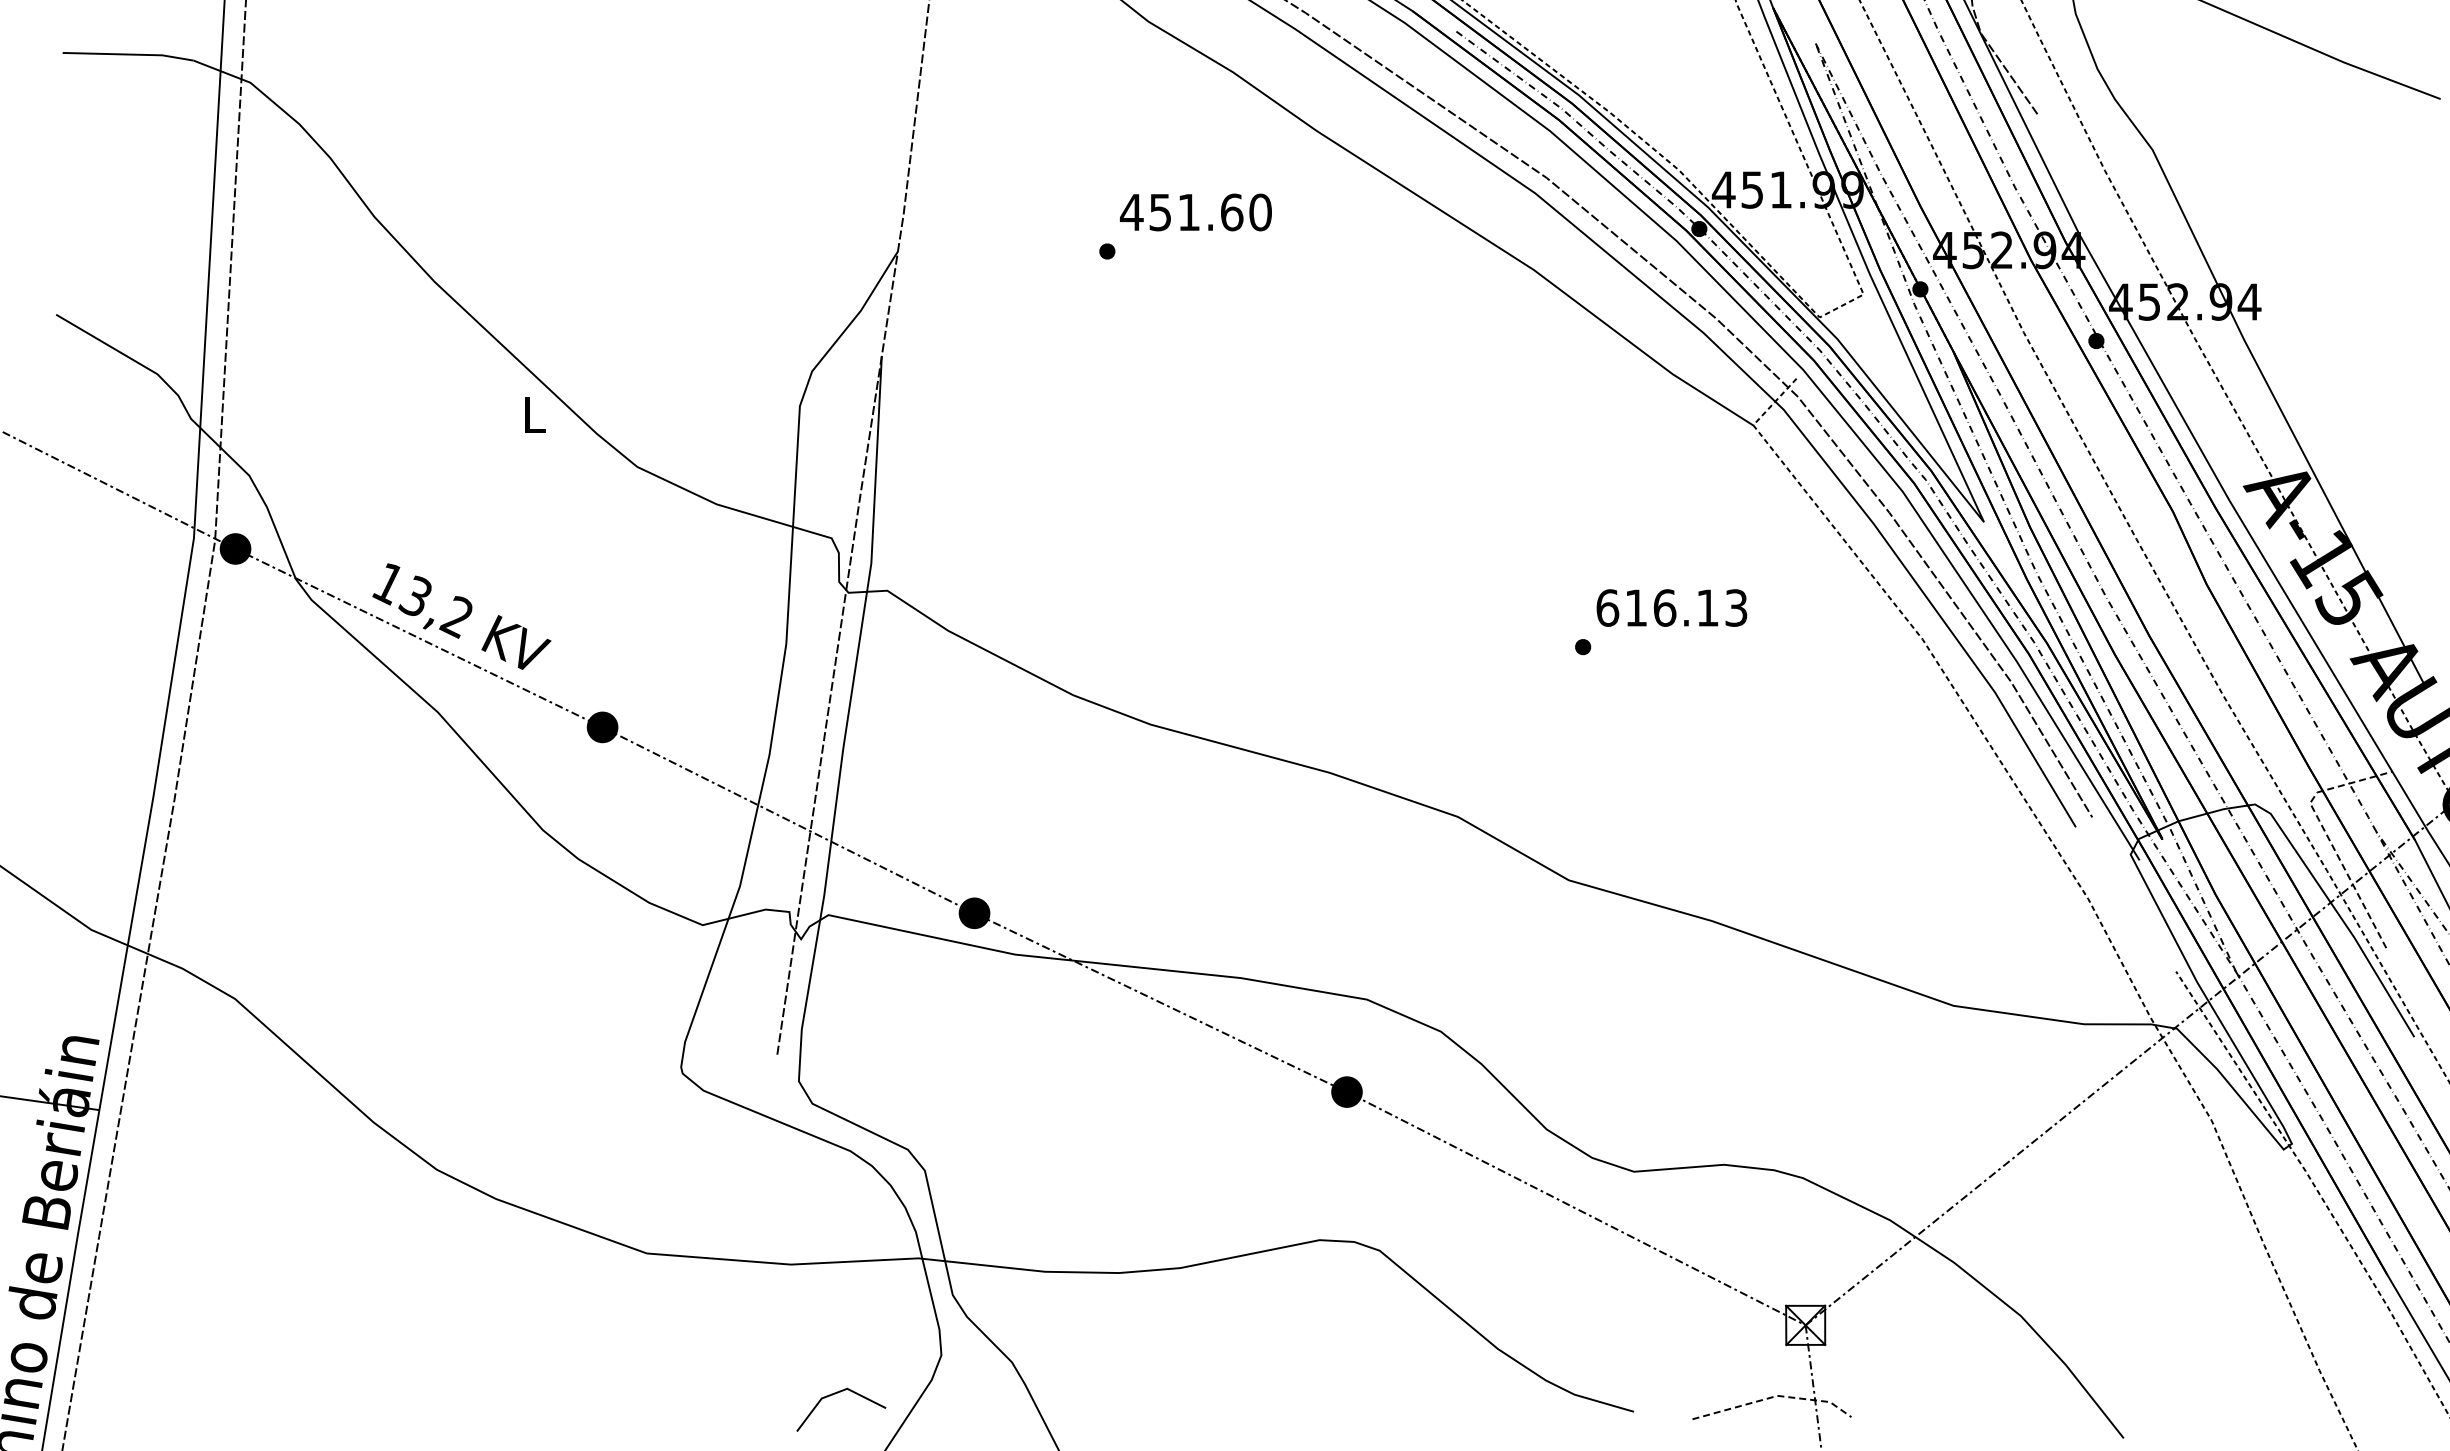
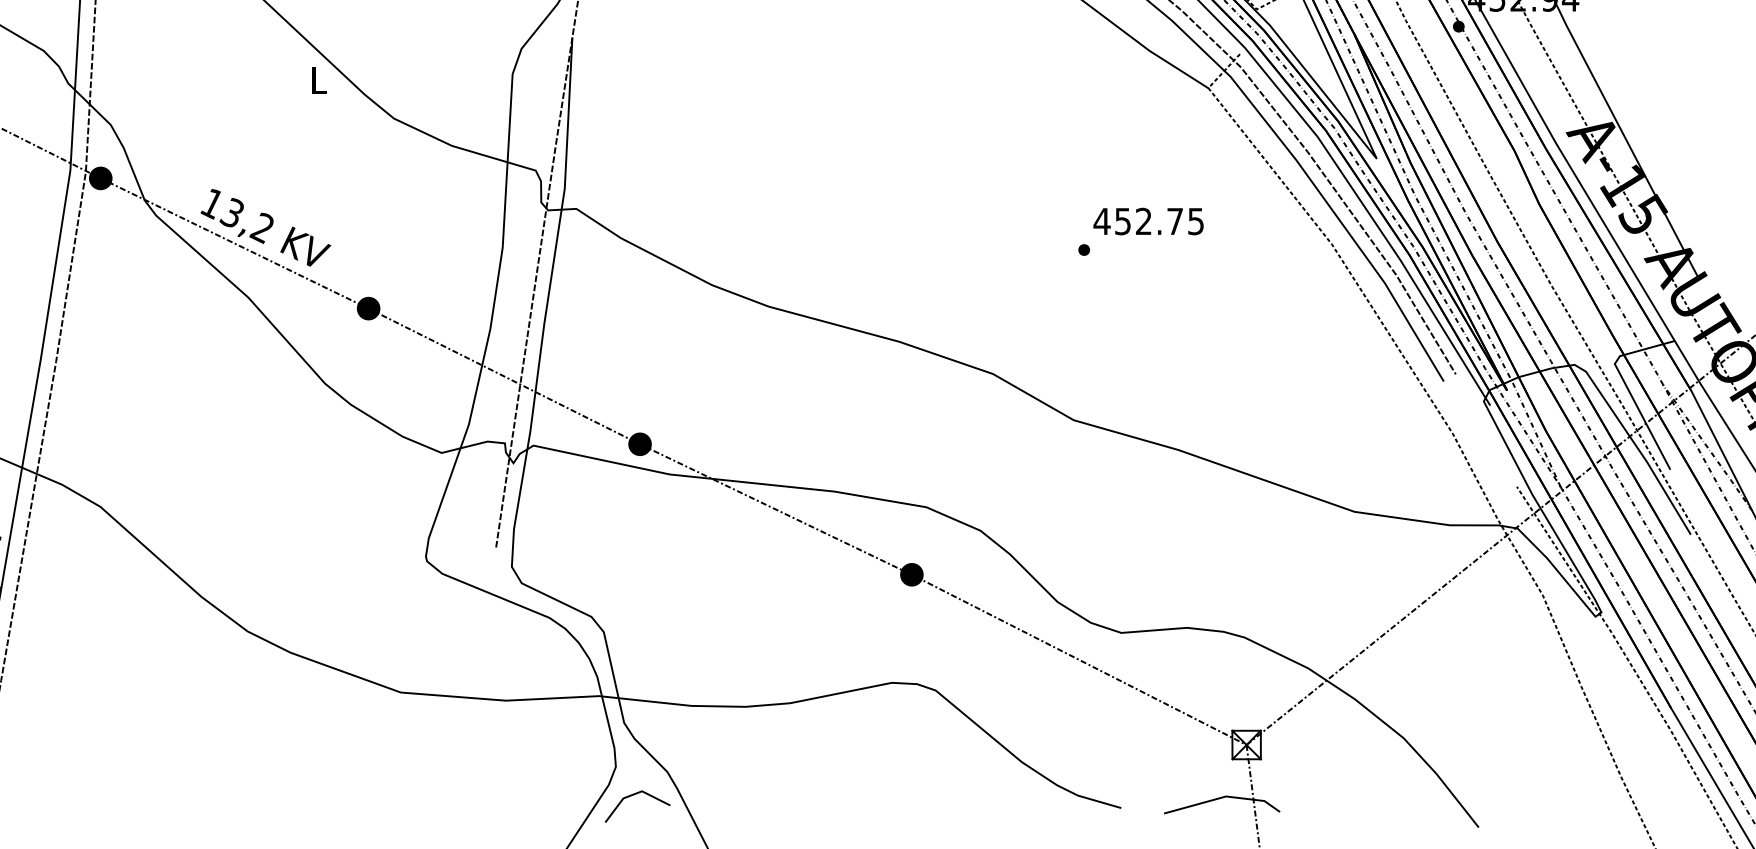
text: (1671, 607) -> (1148, 221), 616.13 -> 452.75
line: (2326, 834) -> (1626, 386), dashed -> solid
line: (835, 1394) -> (633, 795), moved
line: (1774, 1396) -> (1223, 796), dashed -> solid

